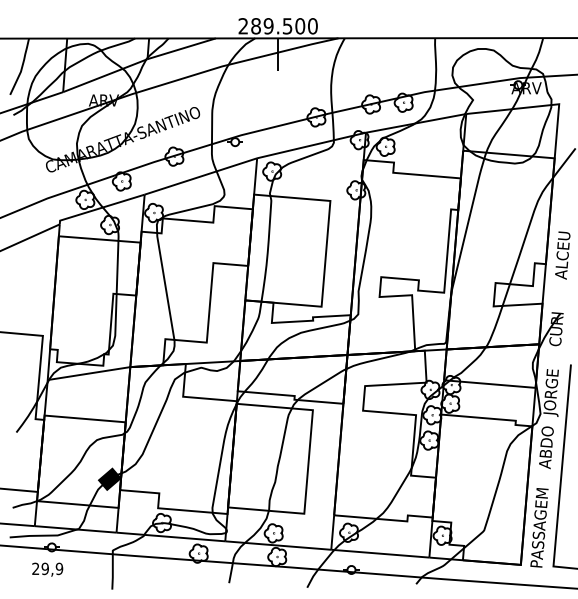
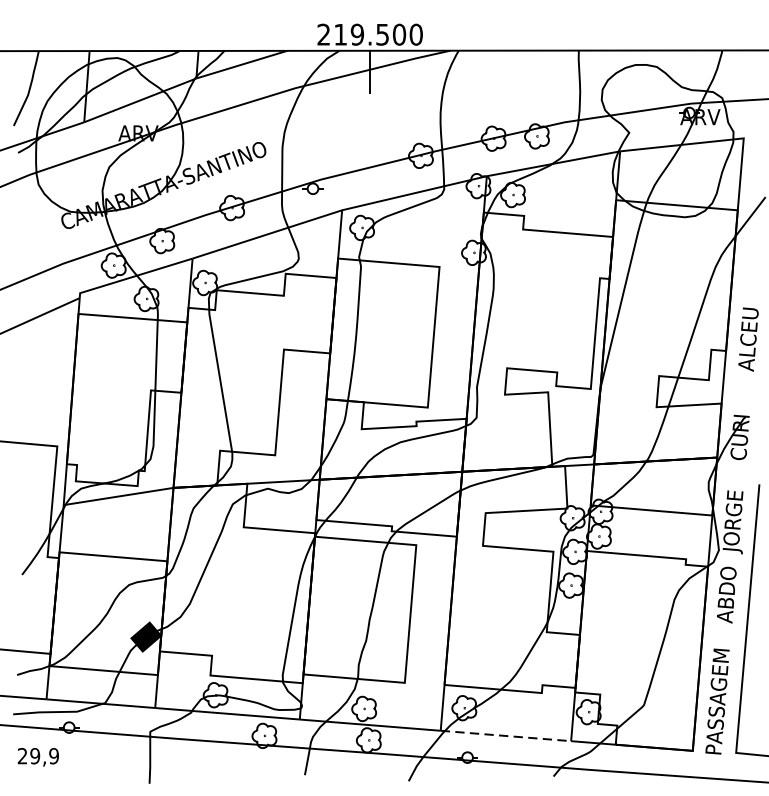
text: (255, 26) -> (339, 35), 289.500 -> 219.500
line: (380, 553) -> (506, 735), solid -> dashed
text: (47, 569) -> (38, 756), moved

